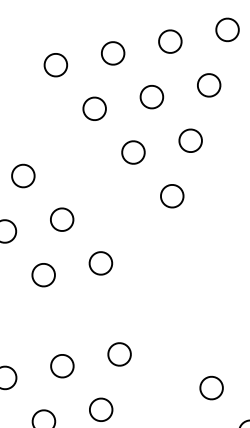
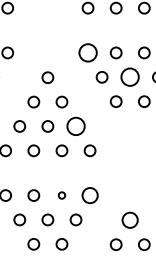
circle: (54, 64) -> (87, 52), size x1.6
circle: (152, 97) -> (130, 77), size x1.6
circle: (172, 195) -> (130, 125), removed
circle: (61, 220) -> (75, 126), size x1.6
circle: (118, 354) -> (89, 195), size x1.4
circle: (61, 366) -> (61, 195), size x0.6
circle: (212, 388) -> (130, 220), size x1.4

